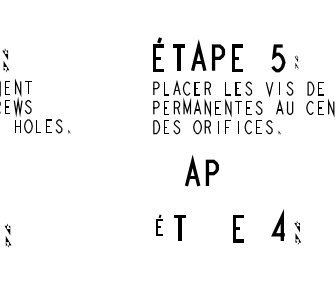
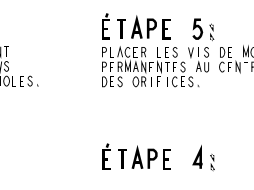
part: (296, 62) -> (211, 32), size x1.67
part: (201, 170) -> (144, 156), moved
part: (159, 224) -> (106, 156), size x1.67

